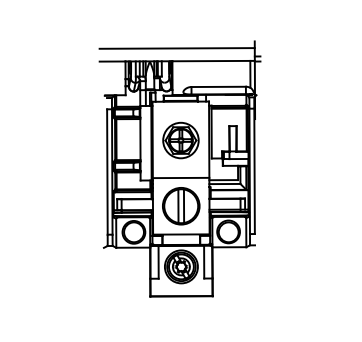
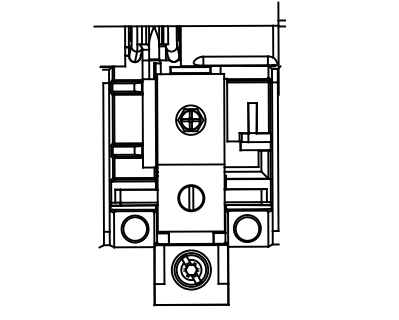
line: (176, 48) -> (185, 11), removed
part: (180, 140) -> (190, 120), size x0.7
part: (181, 206) -> (191, 198), size x0.6

